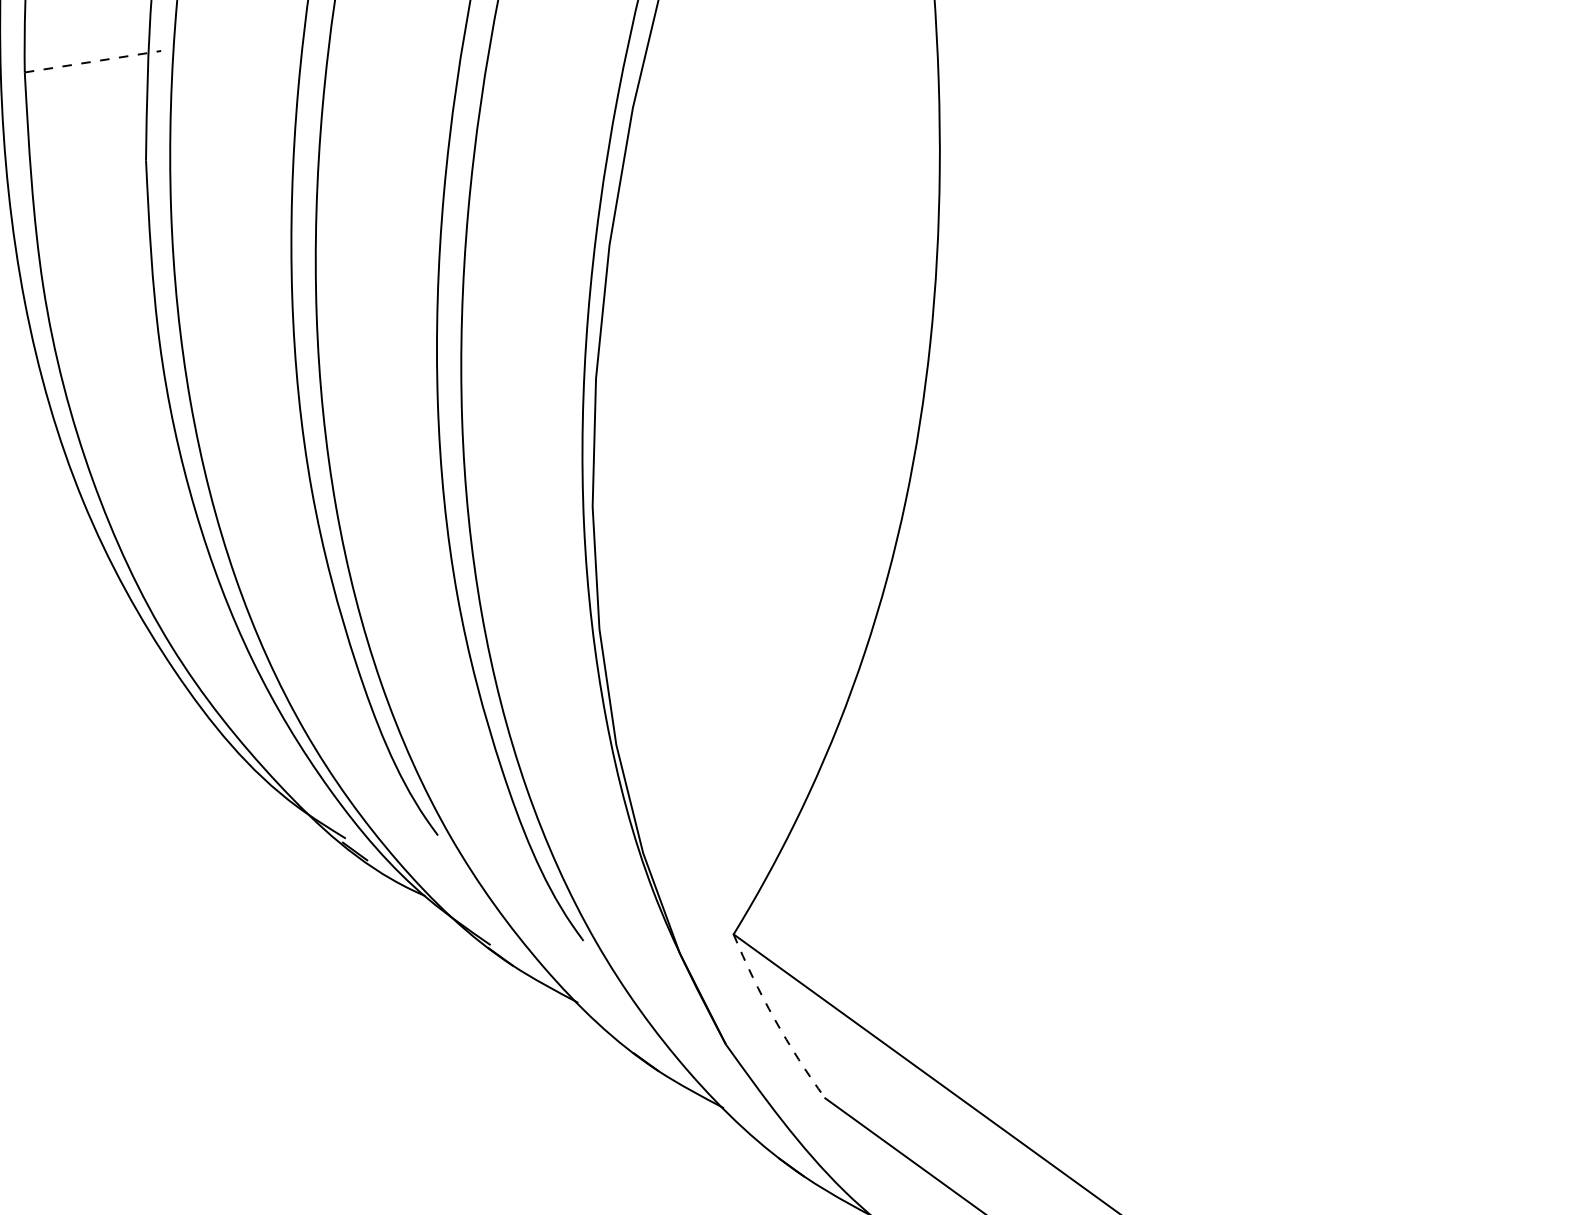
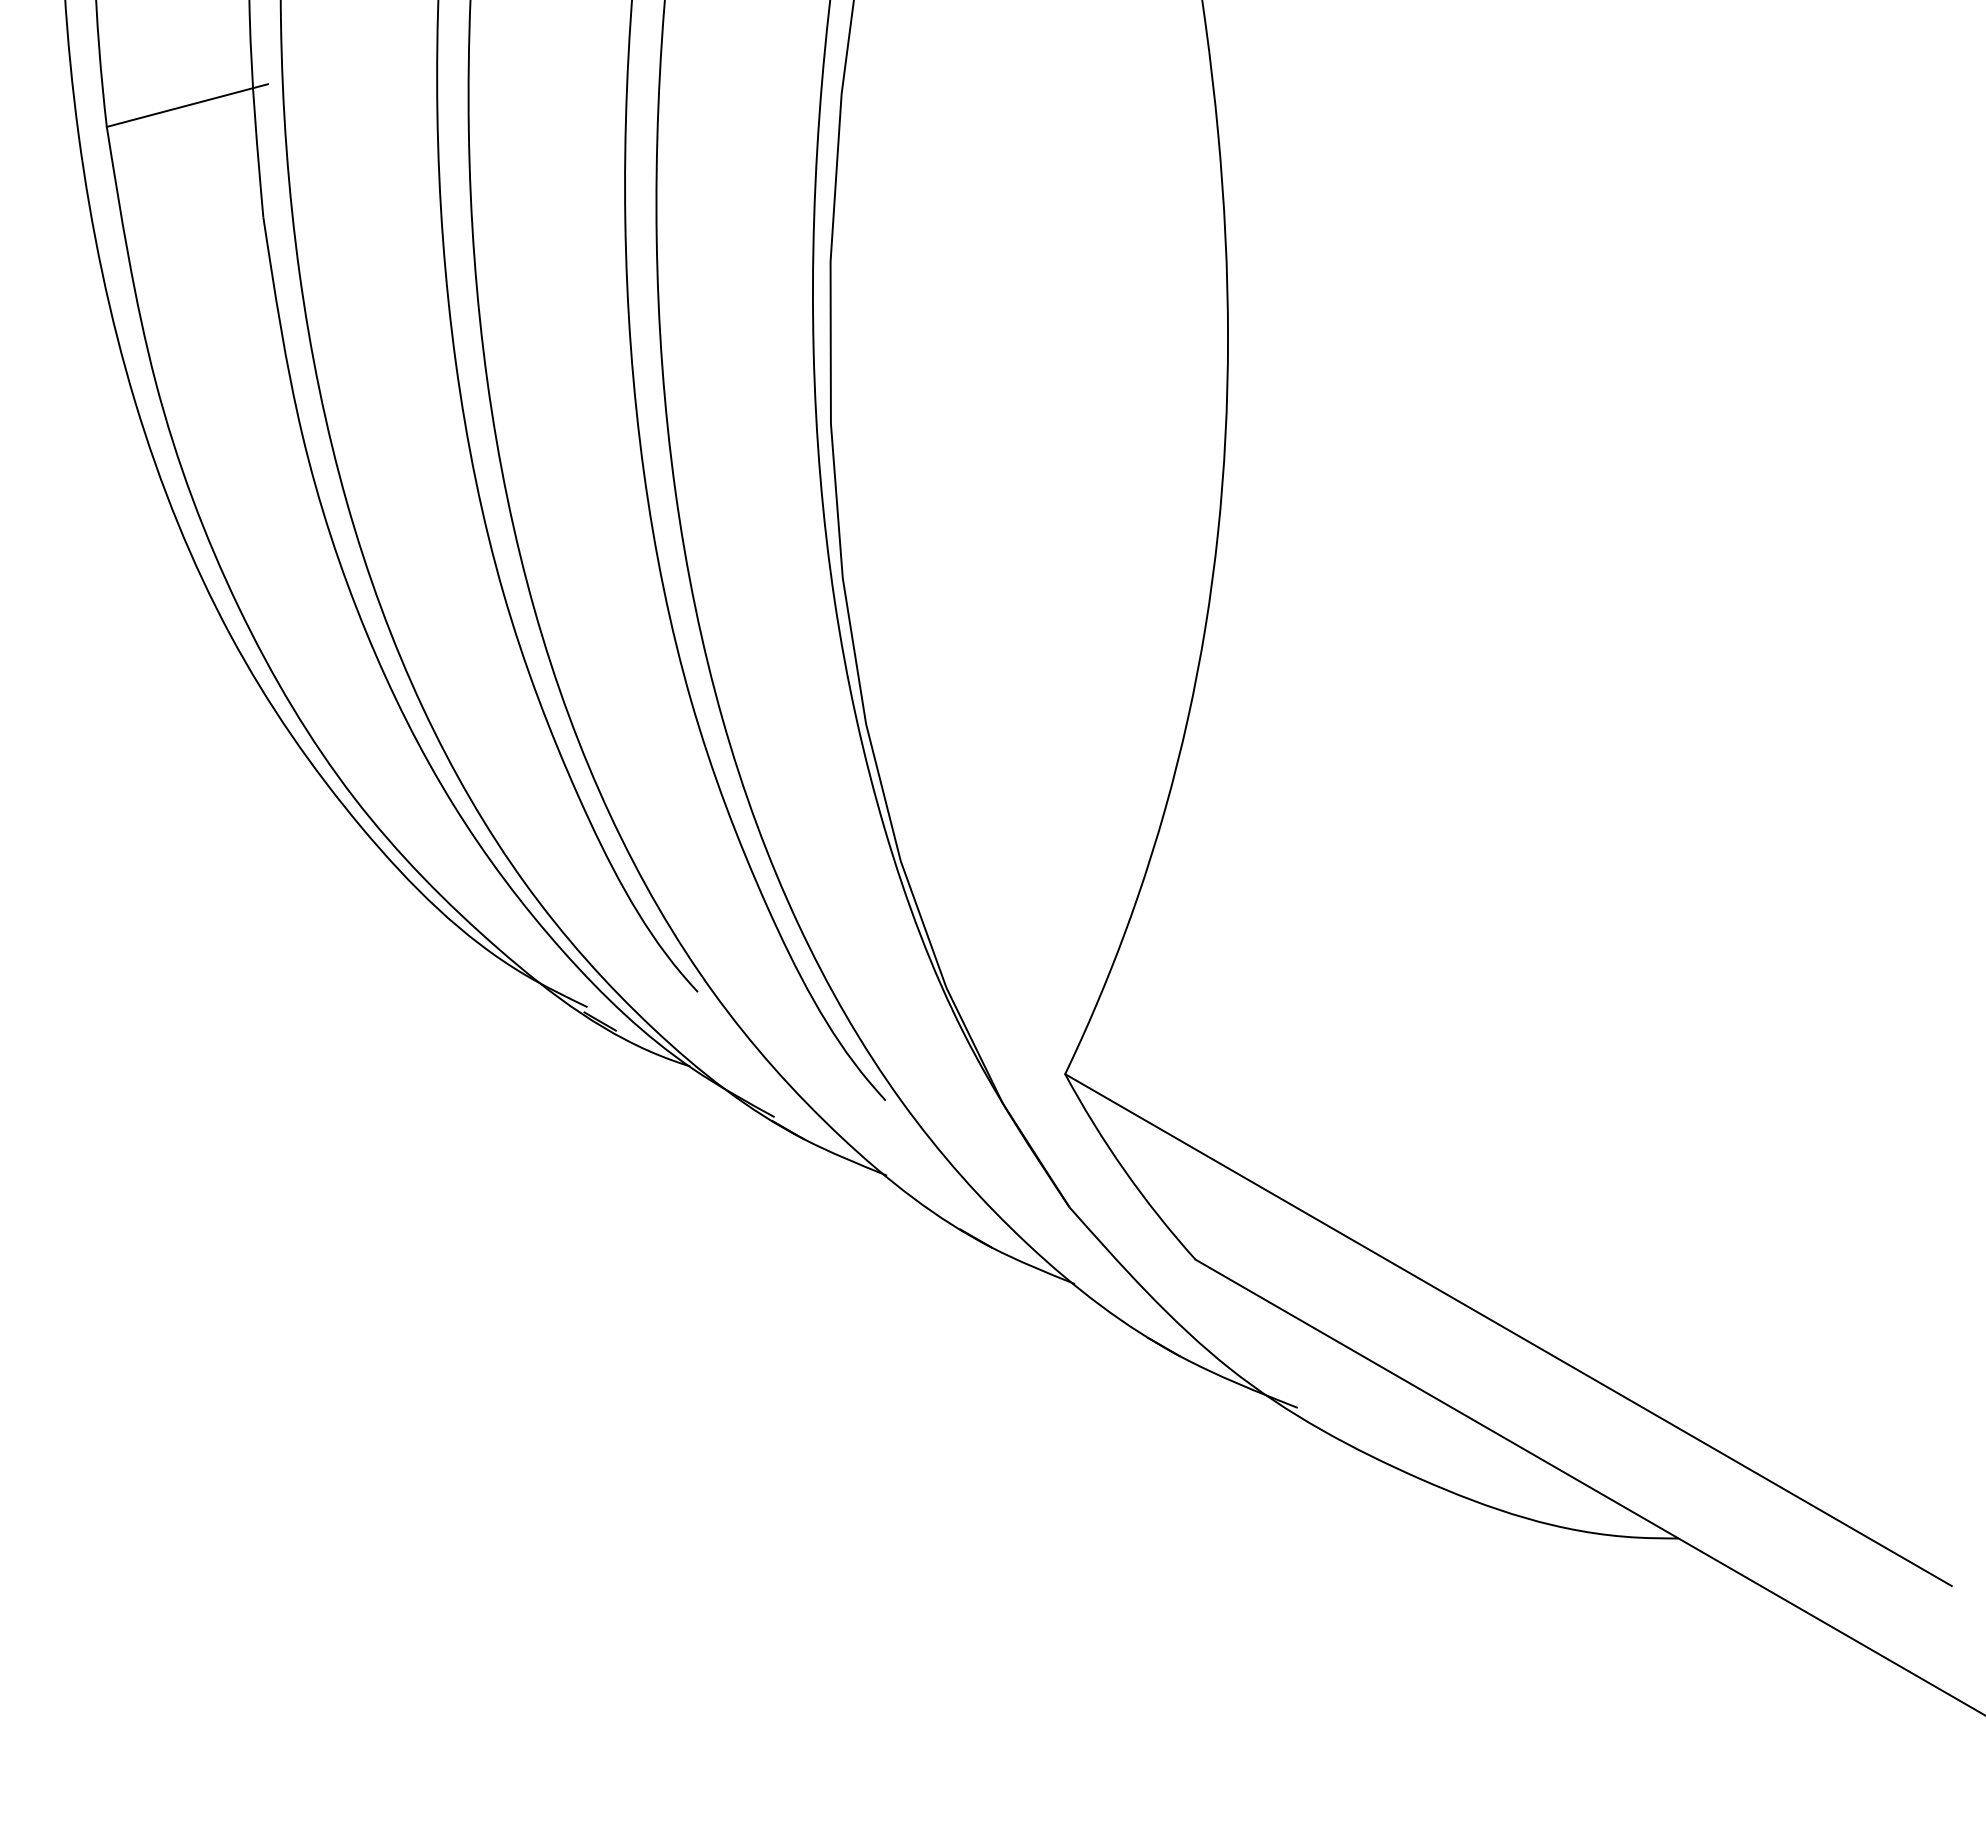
line: (93, 61) -> (187, 105), dashed -> solid
arc: (774, 1018) -> (1124, 1170), dashed -> solid

